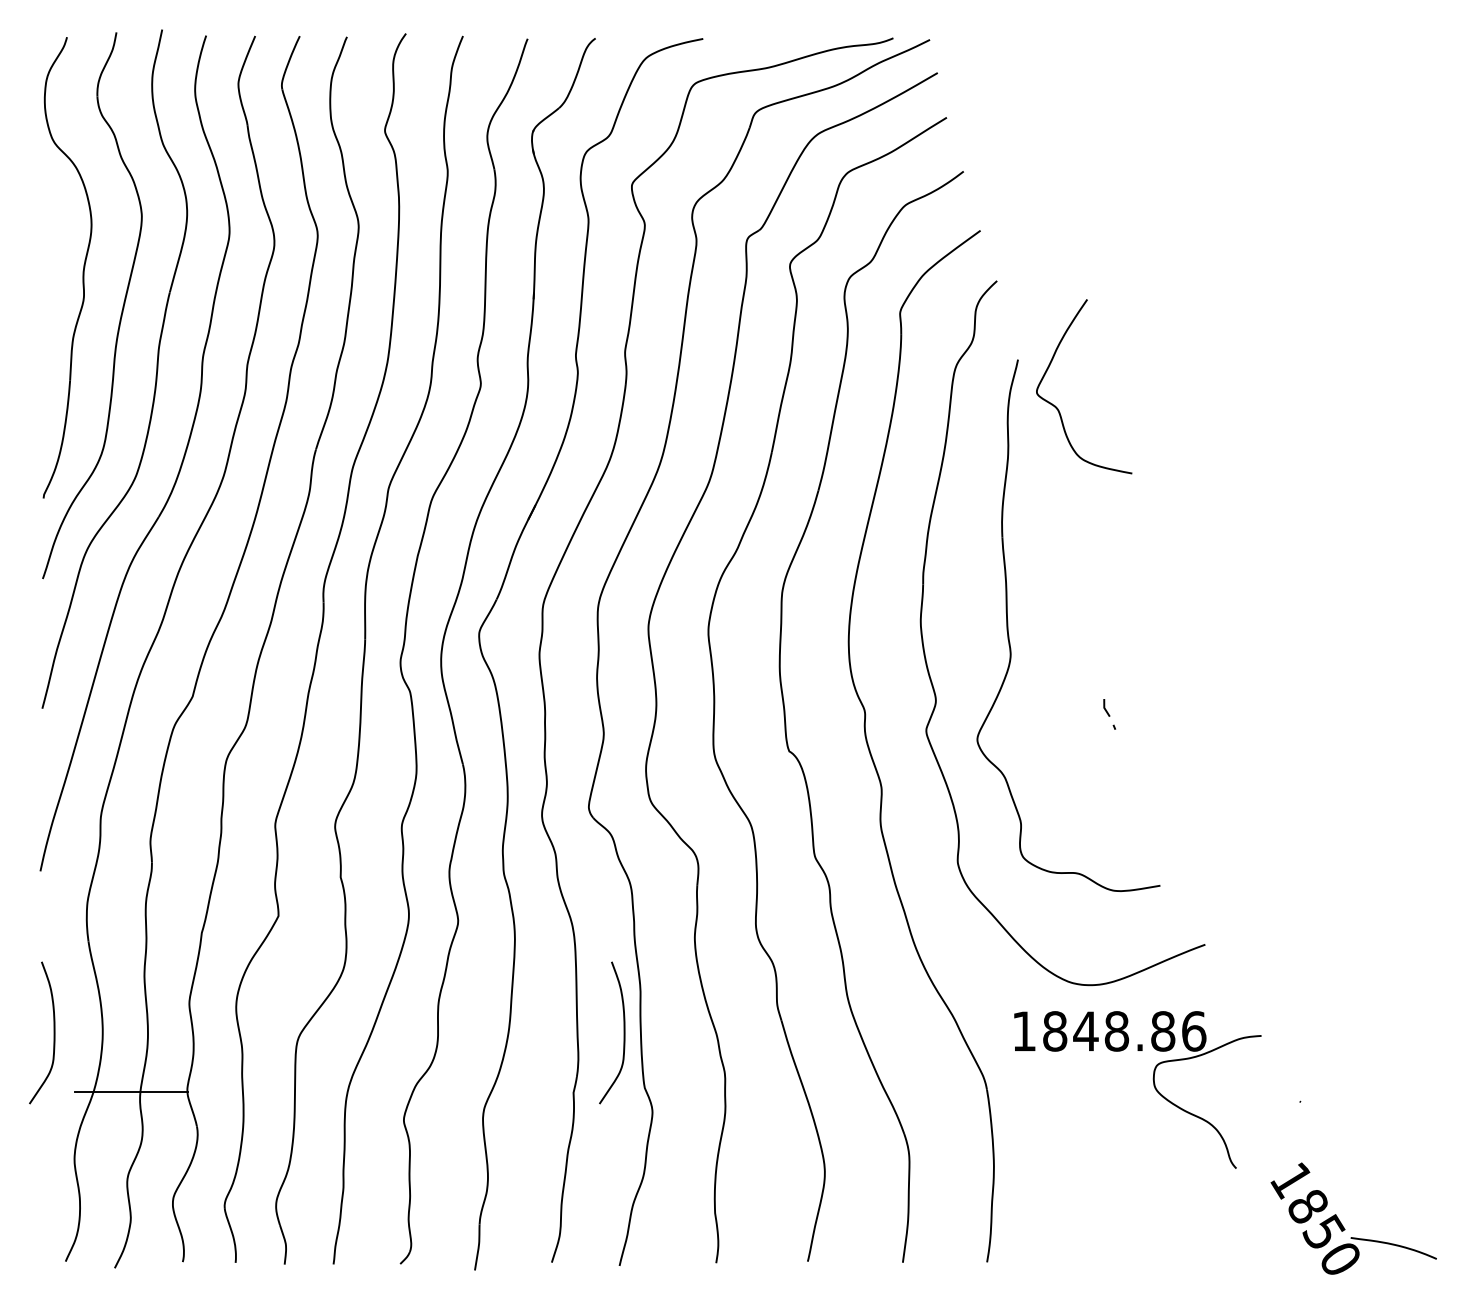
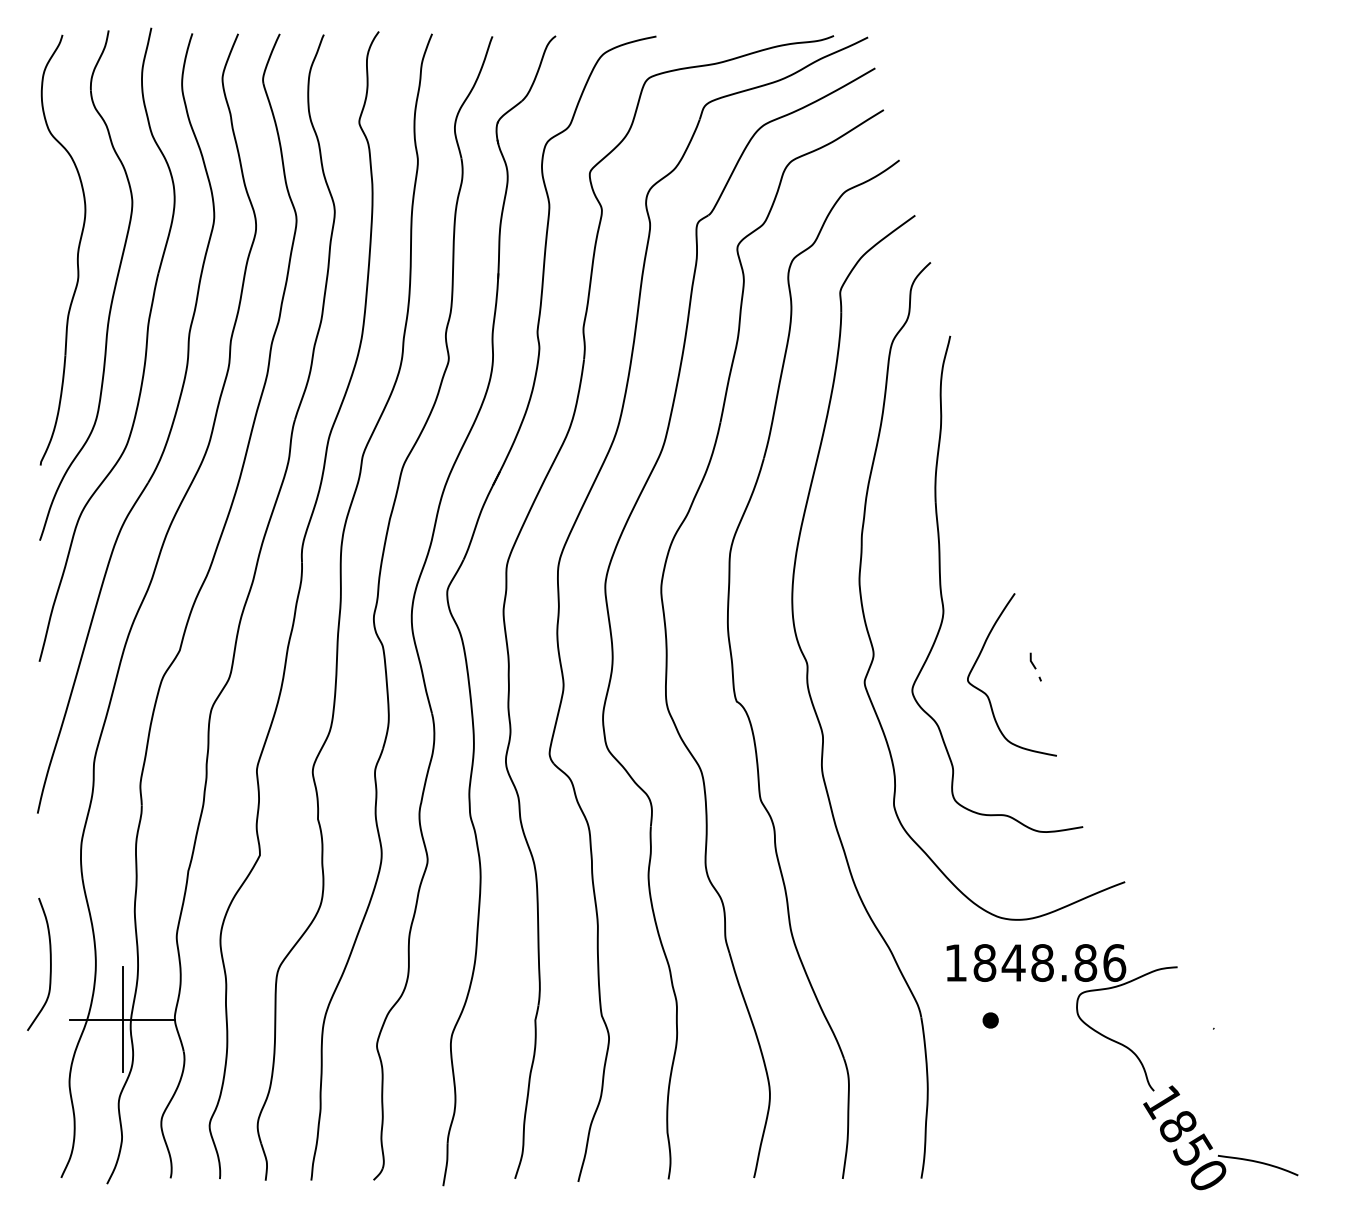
curve: (1058, 408) -> (988, 695), moved
curve: (623, 1032) -> (581, 964), removed
line: (131, 1092) -> (122, 1020), added
part: (1060, 1092) -> (989, 1020), added
part: (1343, 1225) -> (1211, 1144), moved

